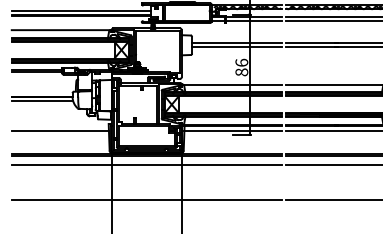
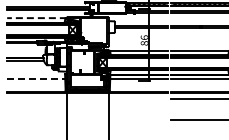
line: (62, 30) -> (37, 18), solid -> dashed
line: (60, 131) -> (36, 78), solid -> dashed
line: (146, 164) -> (87, 98), removed
line: (146, 199) -> (87, 119), removed

